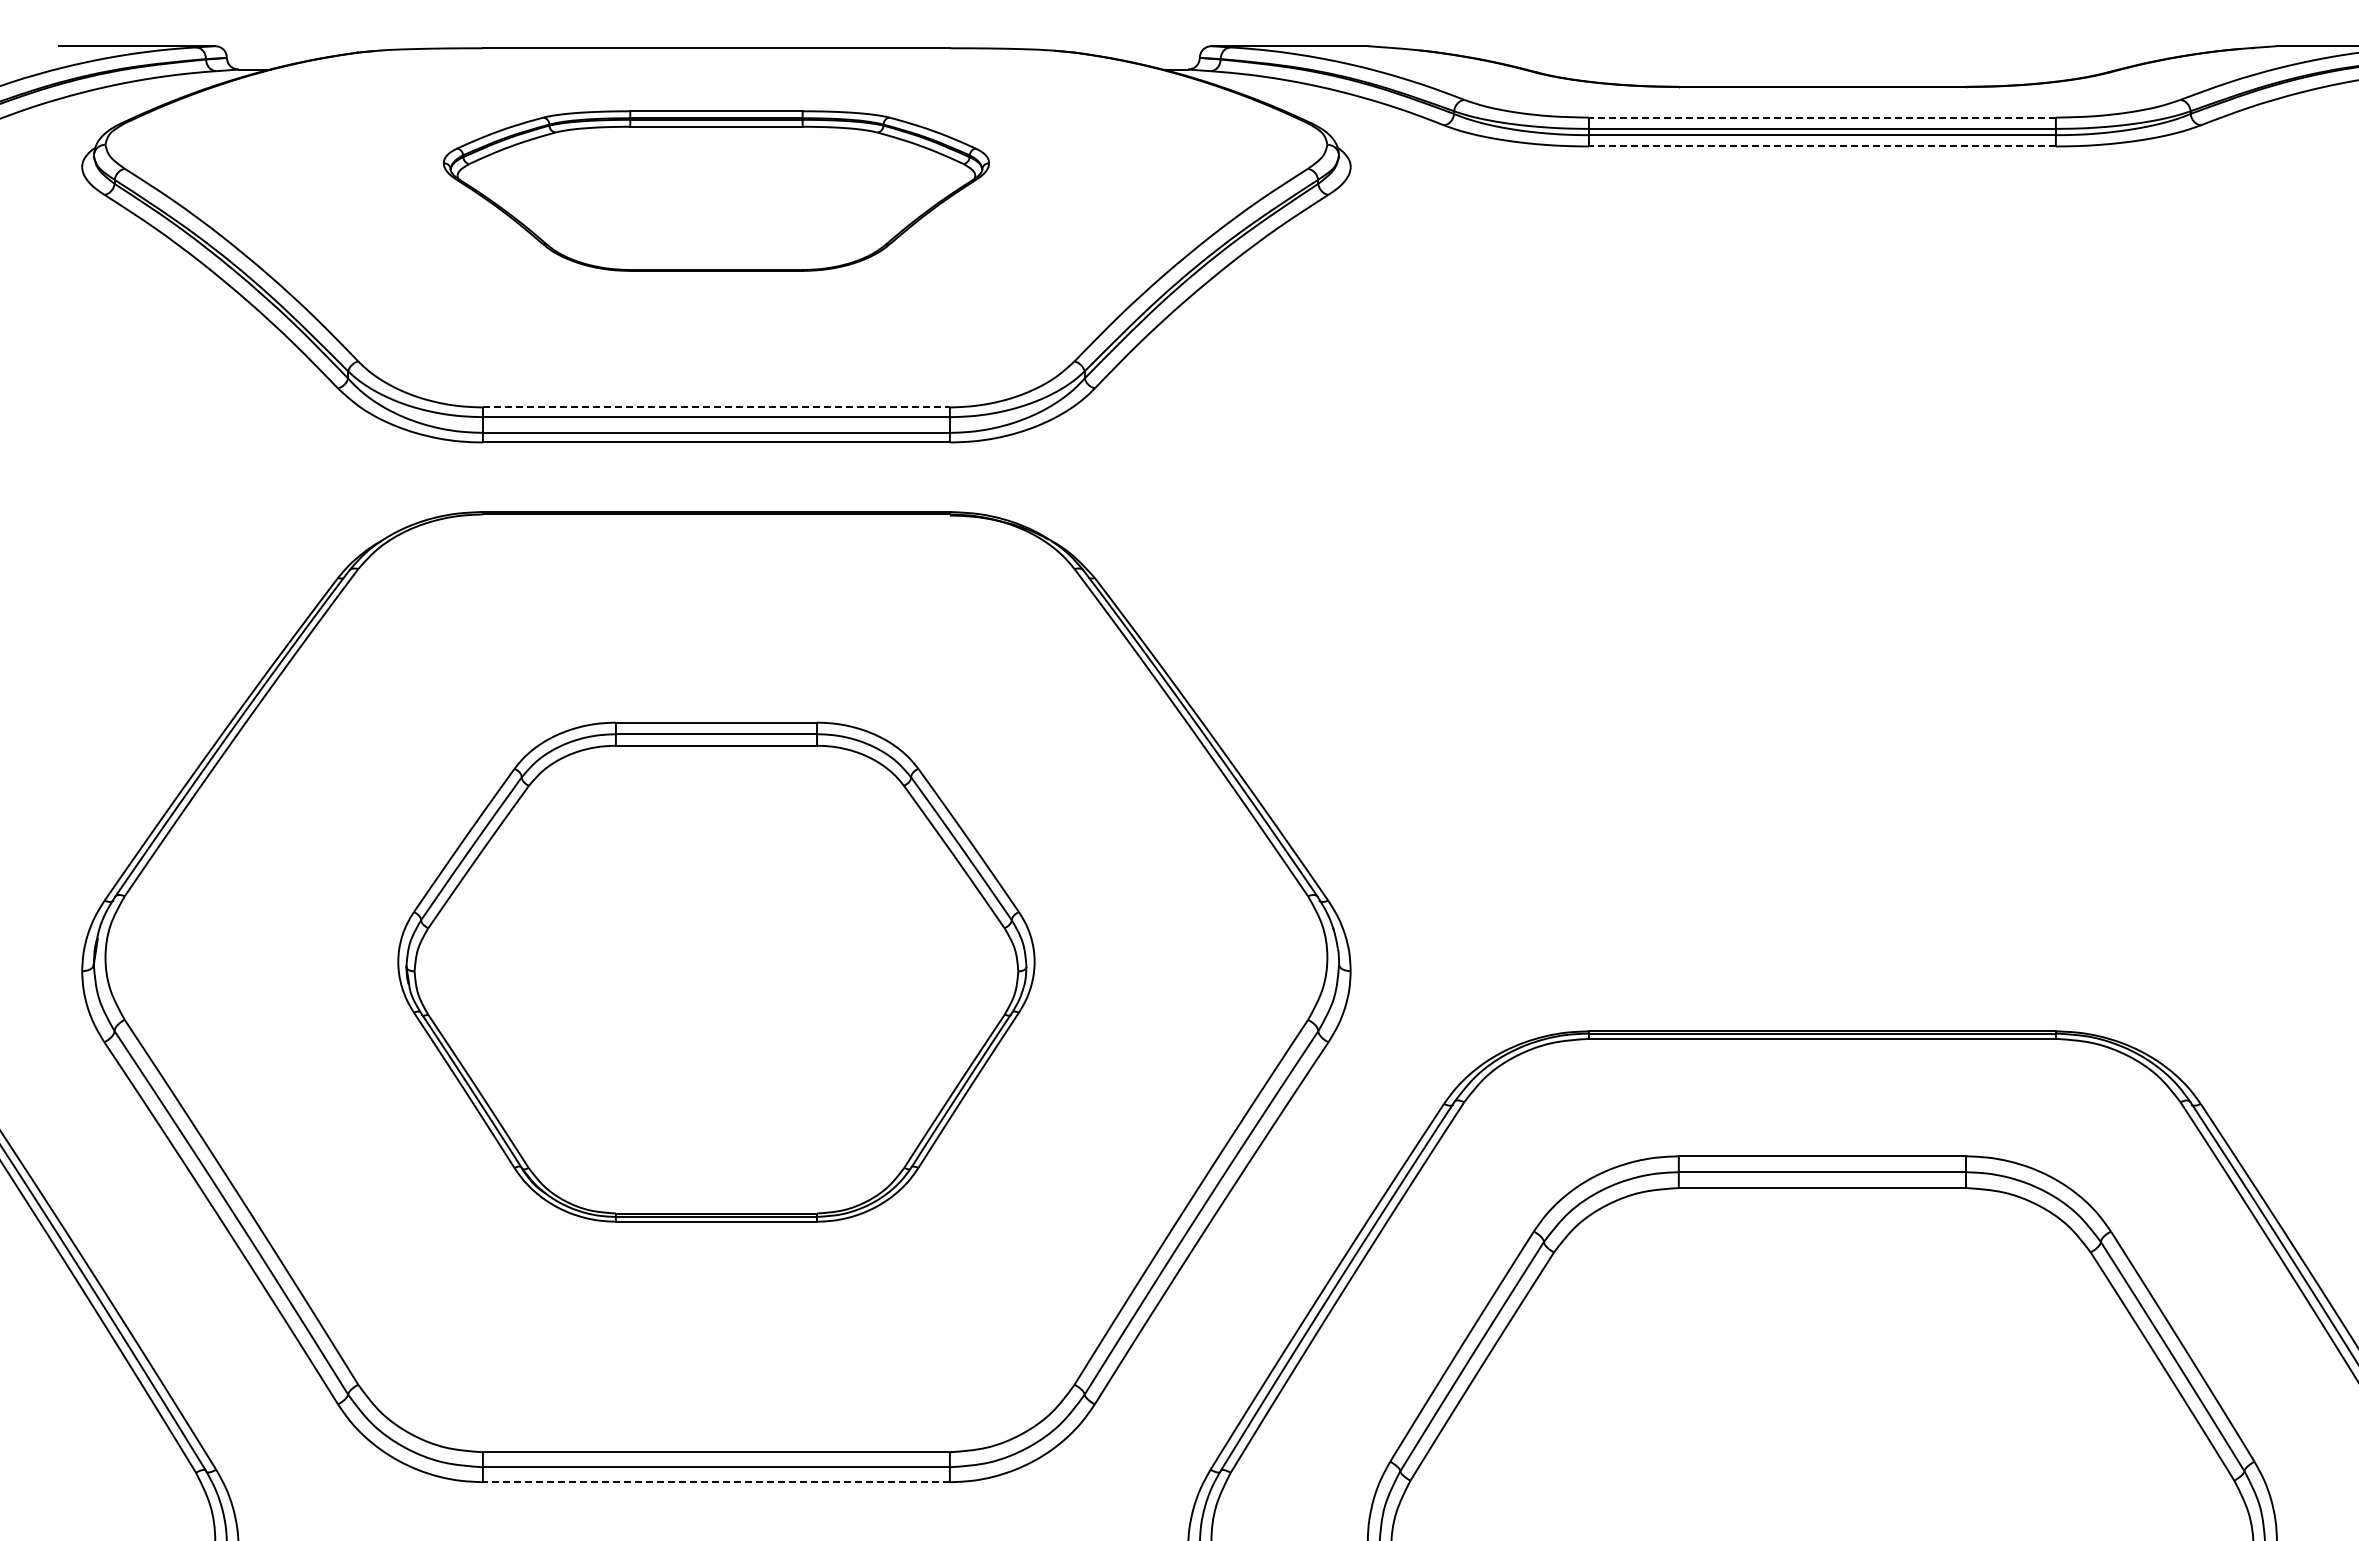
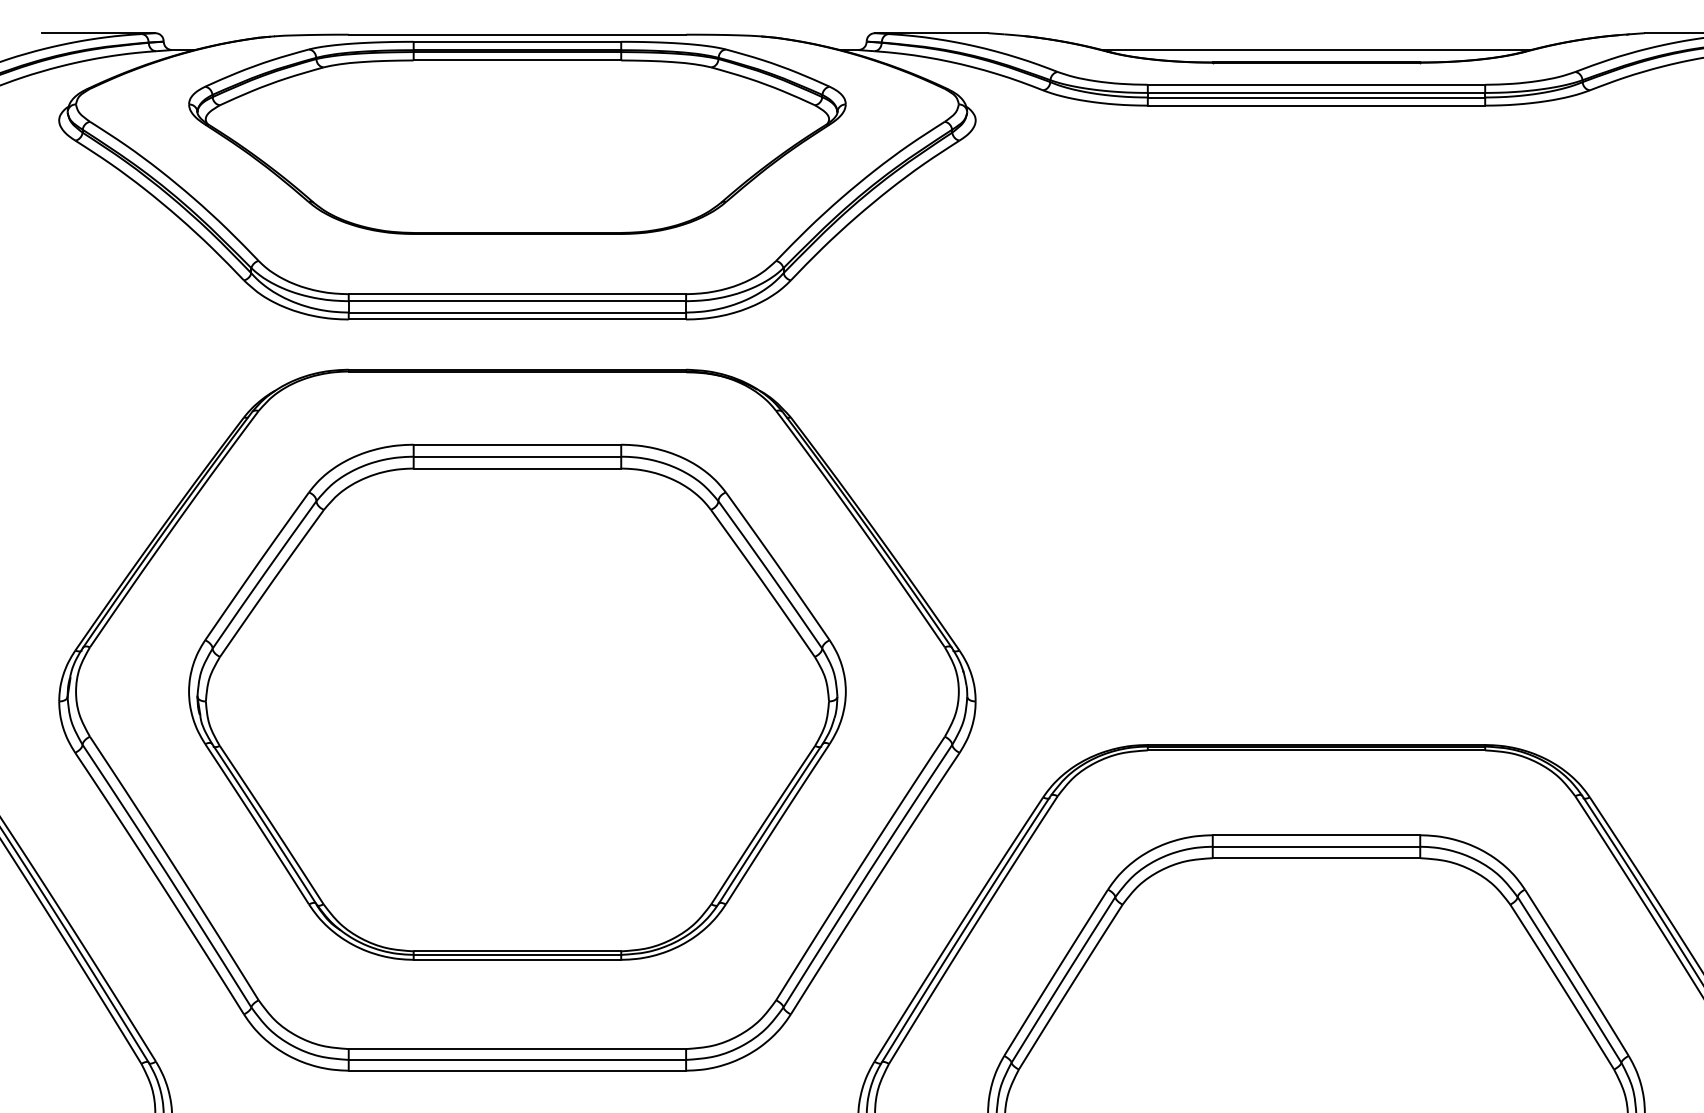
line: (1822, 69) -> (1316, 50), added
line: (1821, 117) -> (1315, 84), dashed -> solid
line: (1821, 146) -> (1315, 105), dashed -> solid
part: (716, 190) -> (517, 137), size x1.67
line: (716, 407) -> (517, 294), dashed -> solid
part: (716, 971) -> (517, 701), size x1.43
line: (715, 1482) -> (516, 1070), dashed -> solid

